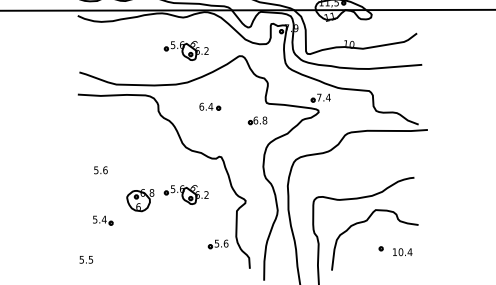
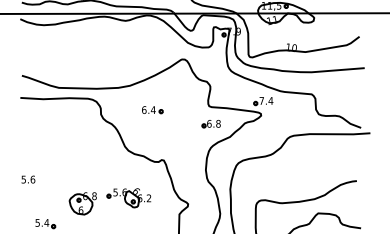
part: (185, 50) -> (128, 53), removed
part: (257, 120) -> (211, 123), moved
text: (100, 170) -> (28, 179), moved

